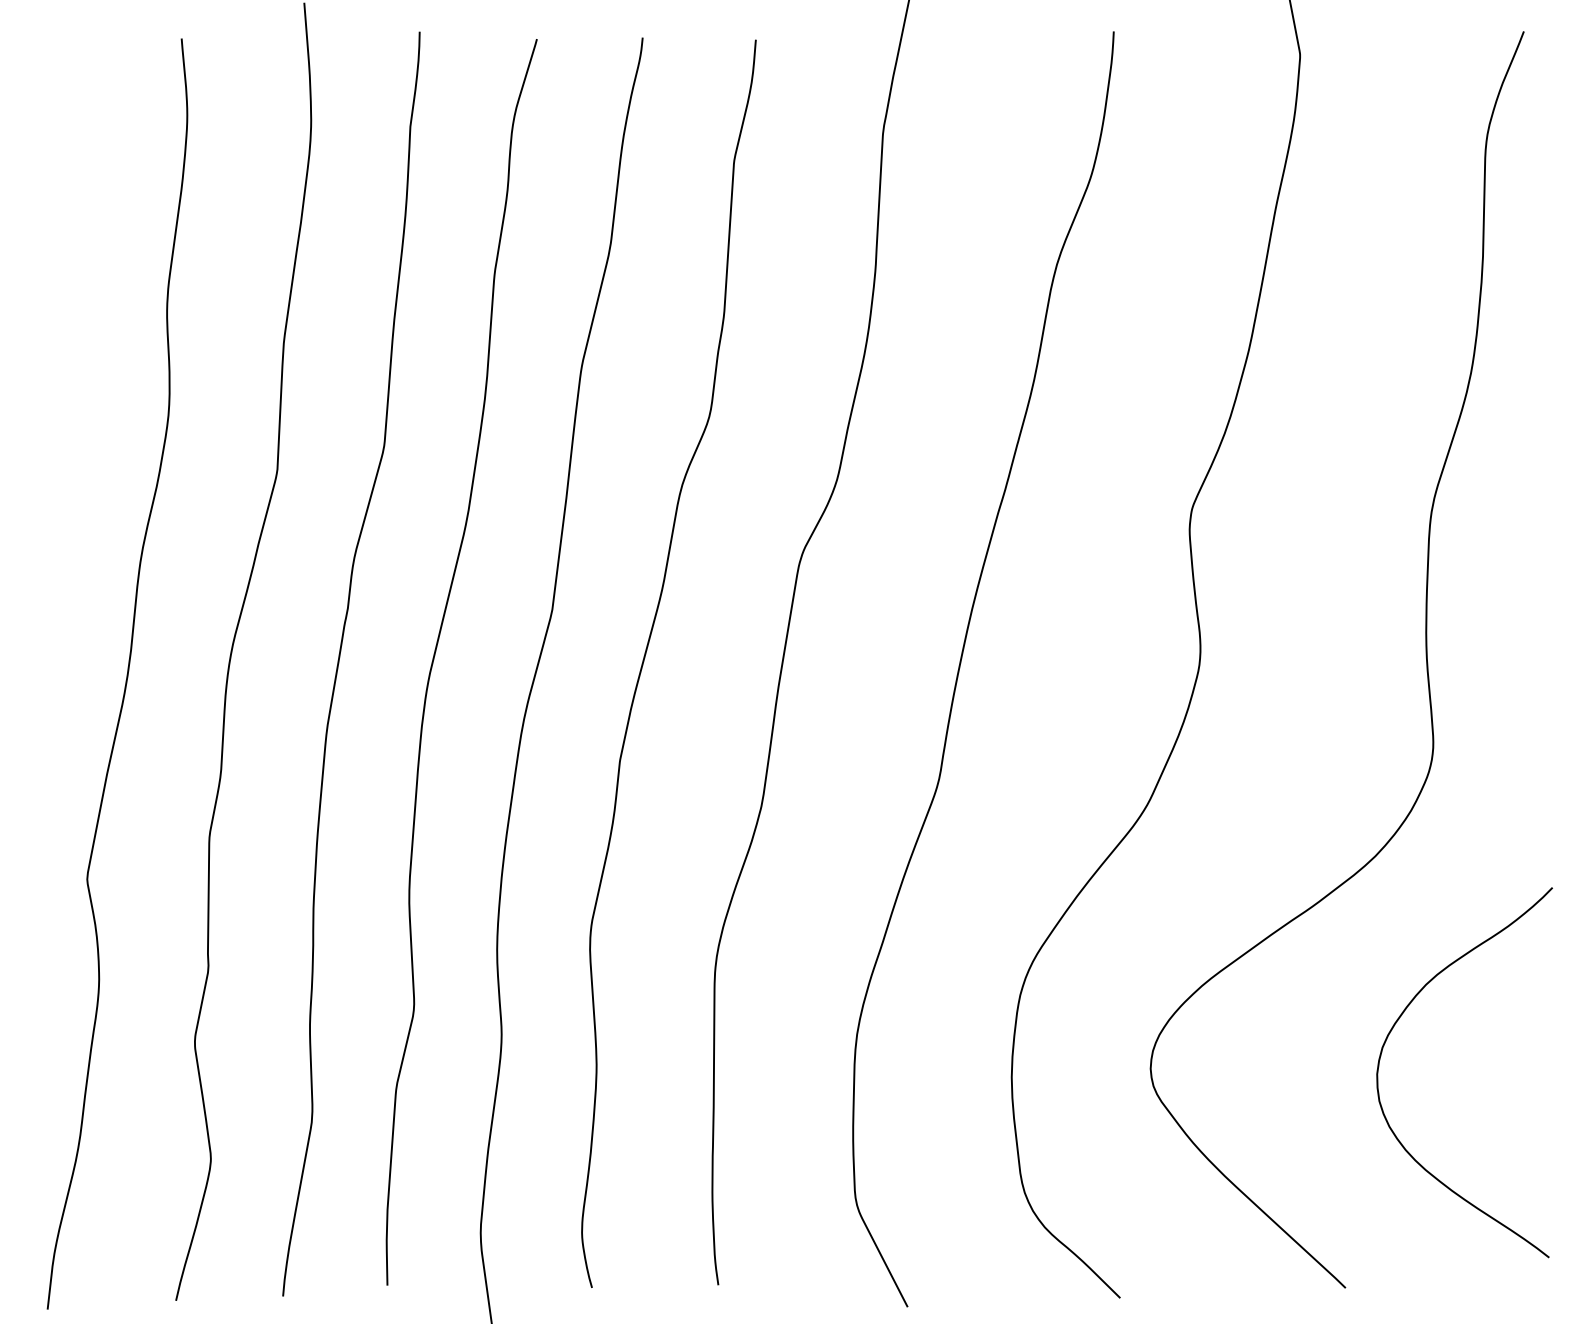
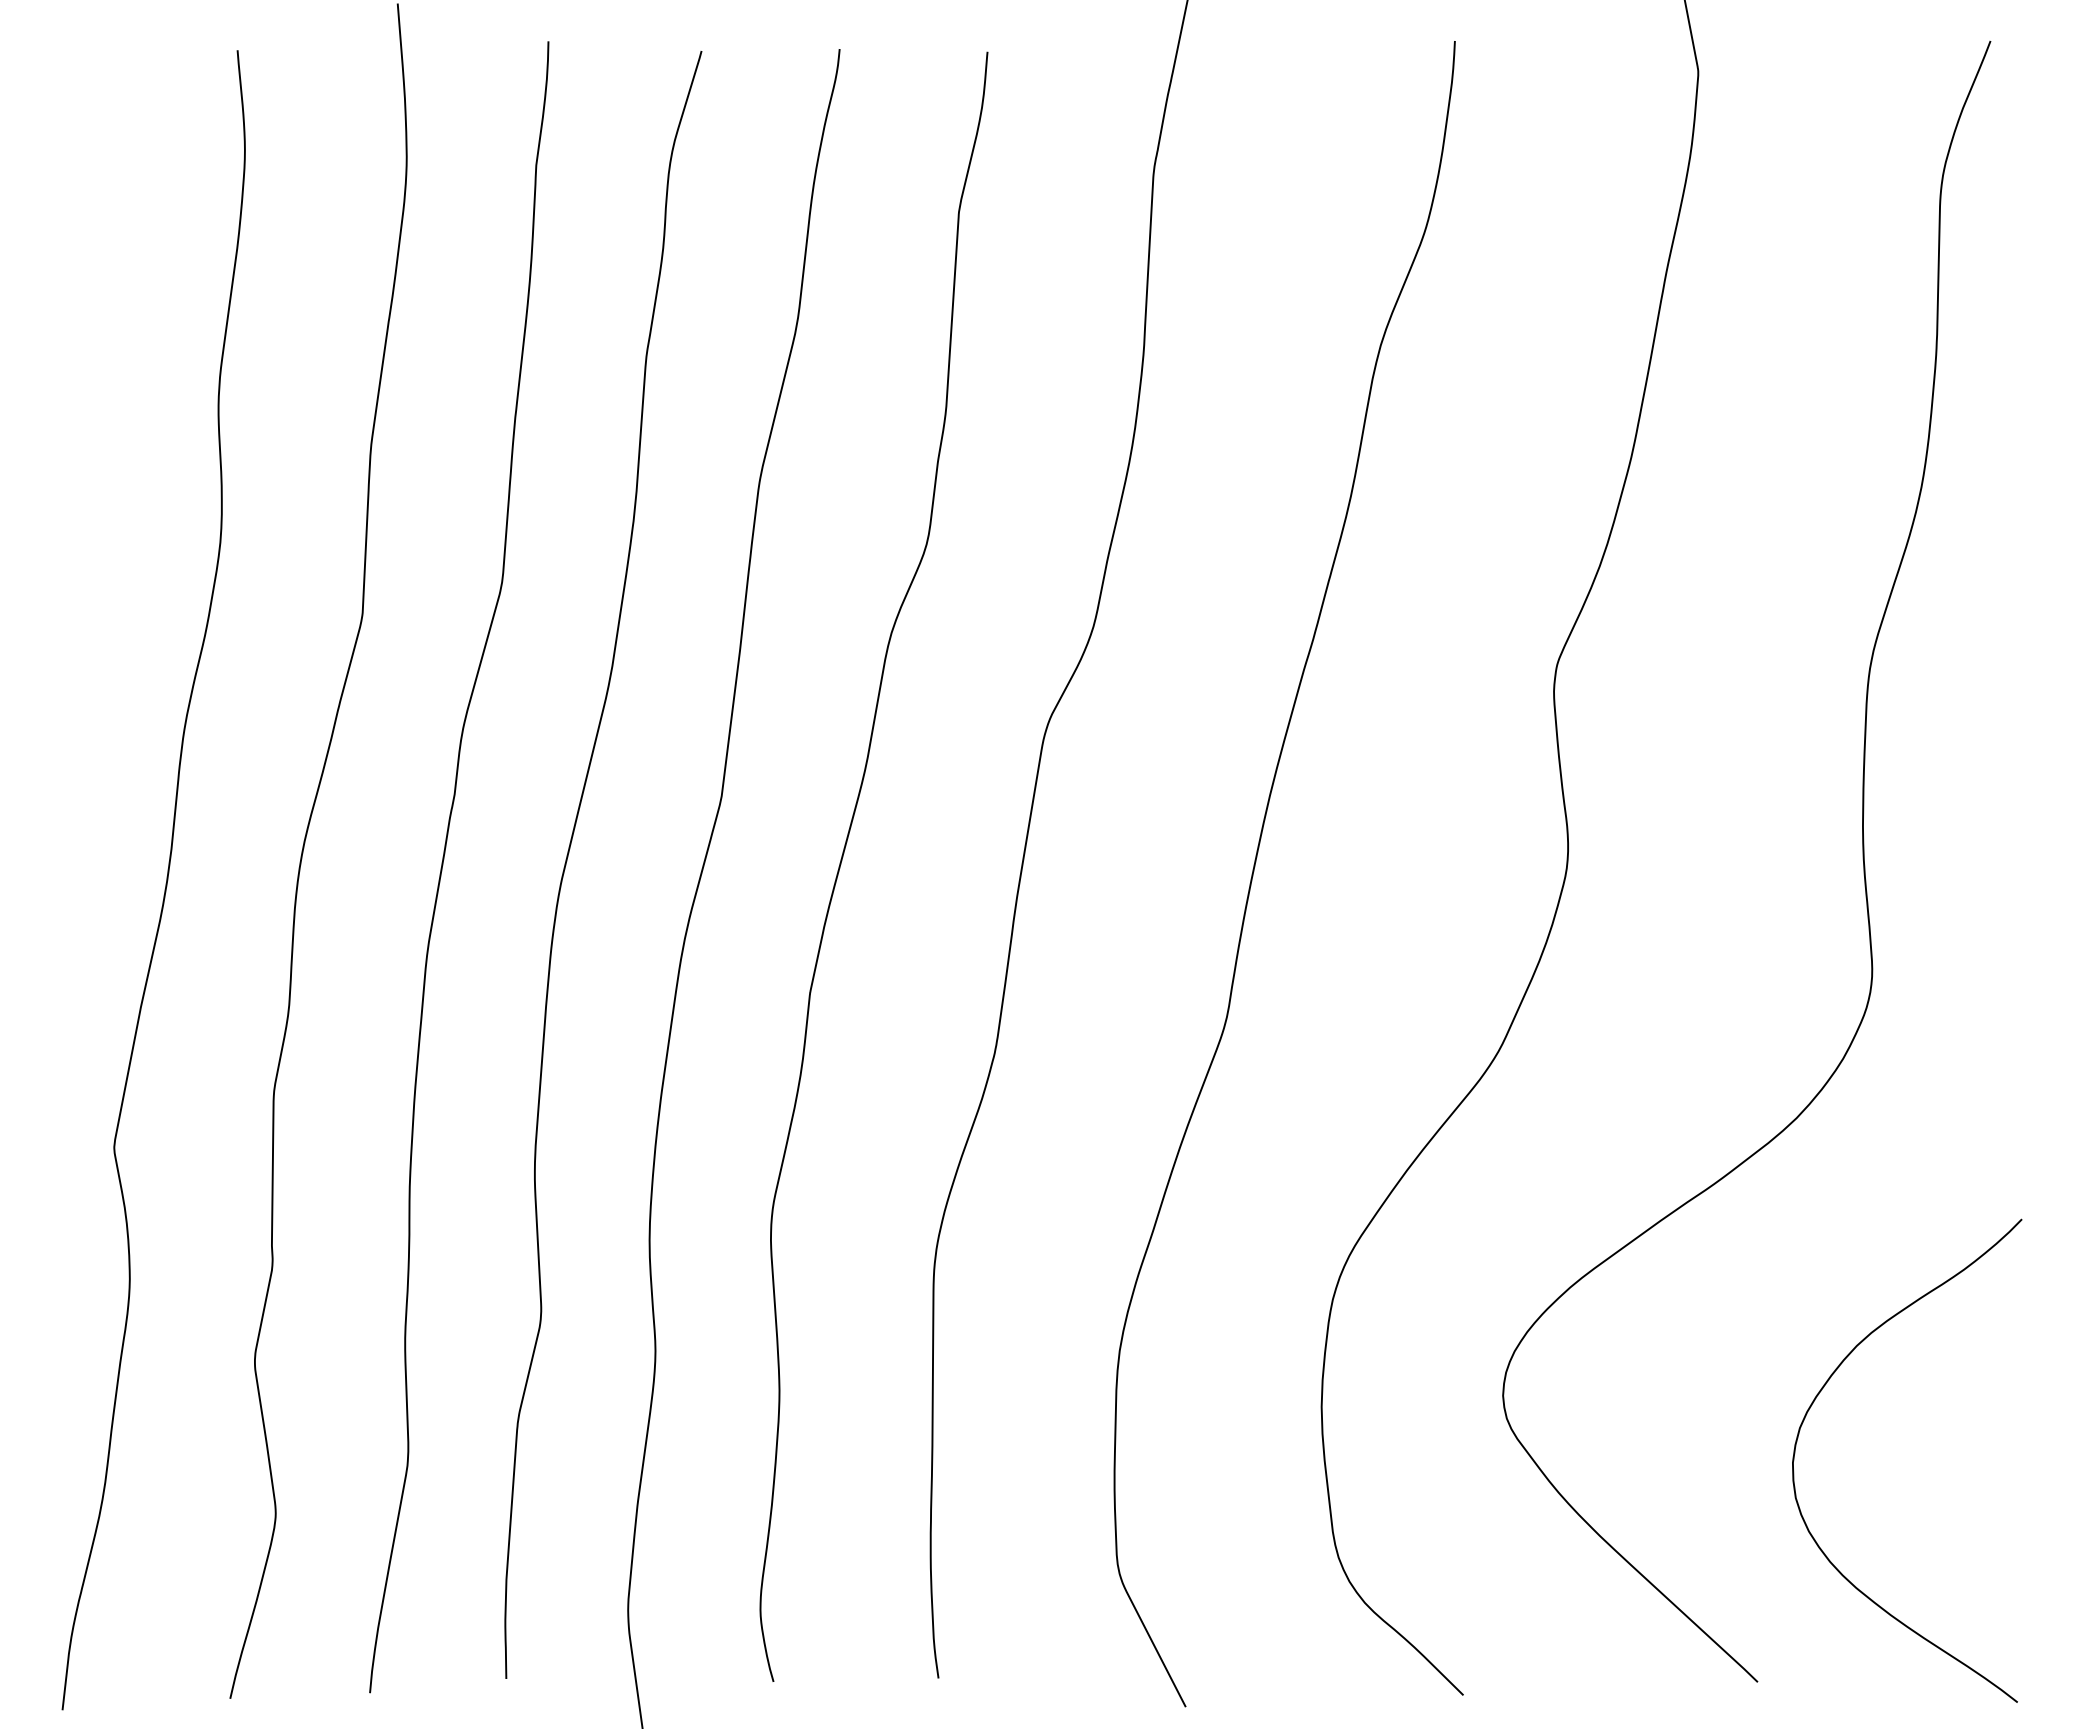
curve: (1392, 1030) -> (1812, 1405), moved

